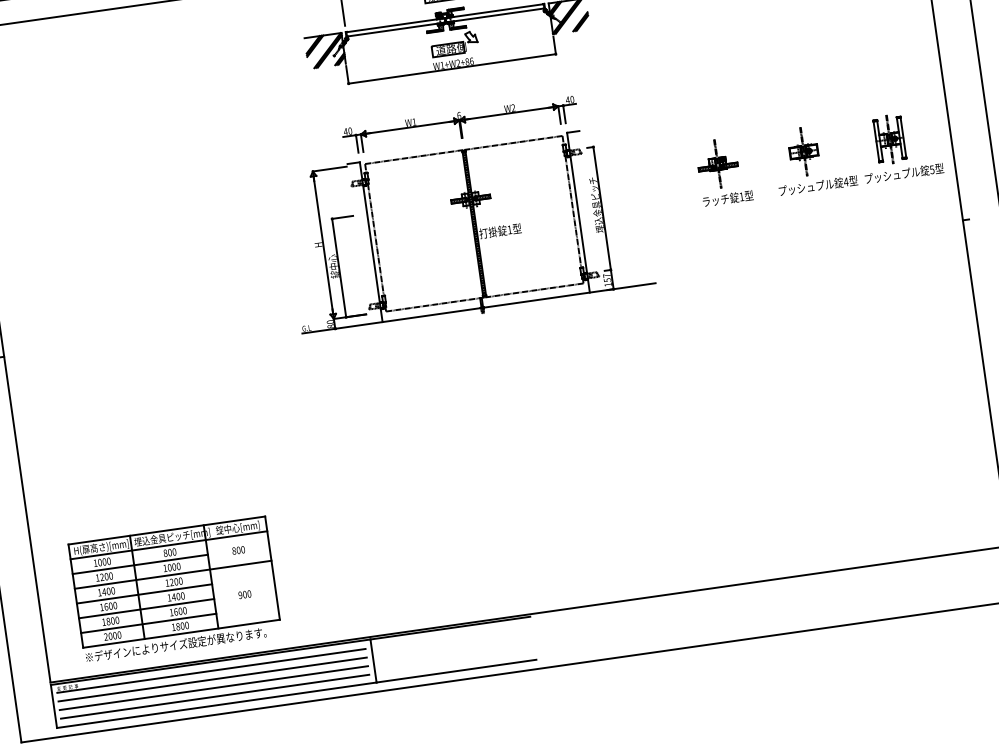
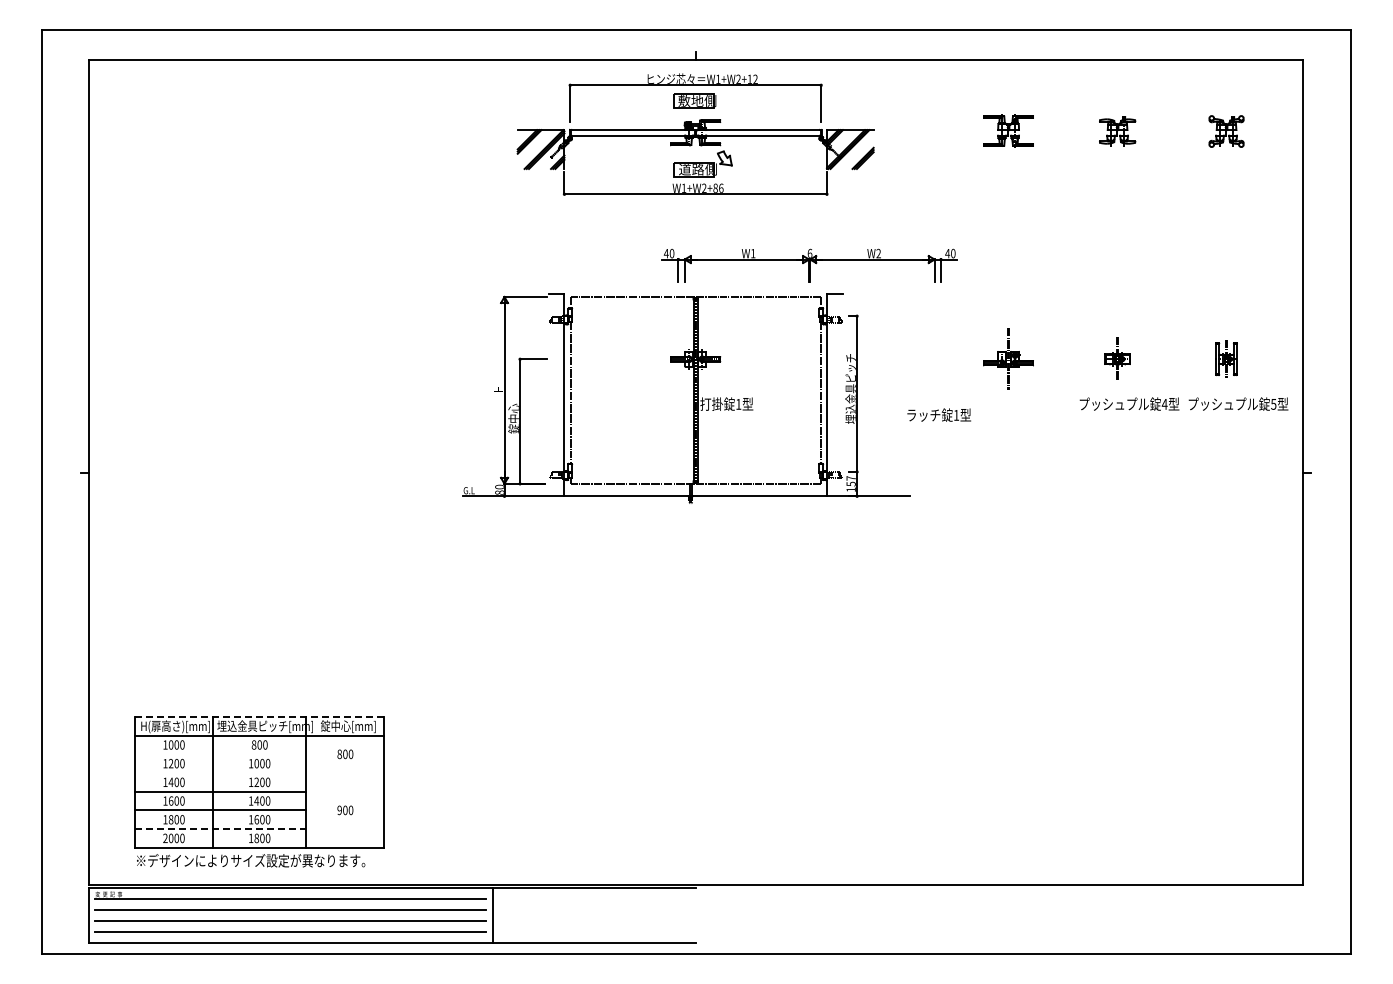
part: (460, 125) -> (809, 265), moved
part: (889, 138) -> (1226, 358), size x0.6
part: (803, 151) -> (1117, 358), size x0.7
text: (727, 198) -> (938, 414), moved
line: (166, 530) -> (259, 716), solid -> dashed
line: (140, 564) -> (220, 754), removed
line: (173, 575) -> (259, 773), removed
line: (148, 623) -> (220, 829), solid -> dashed

